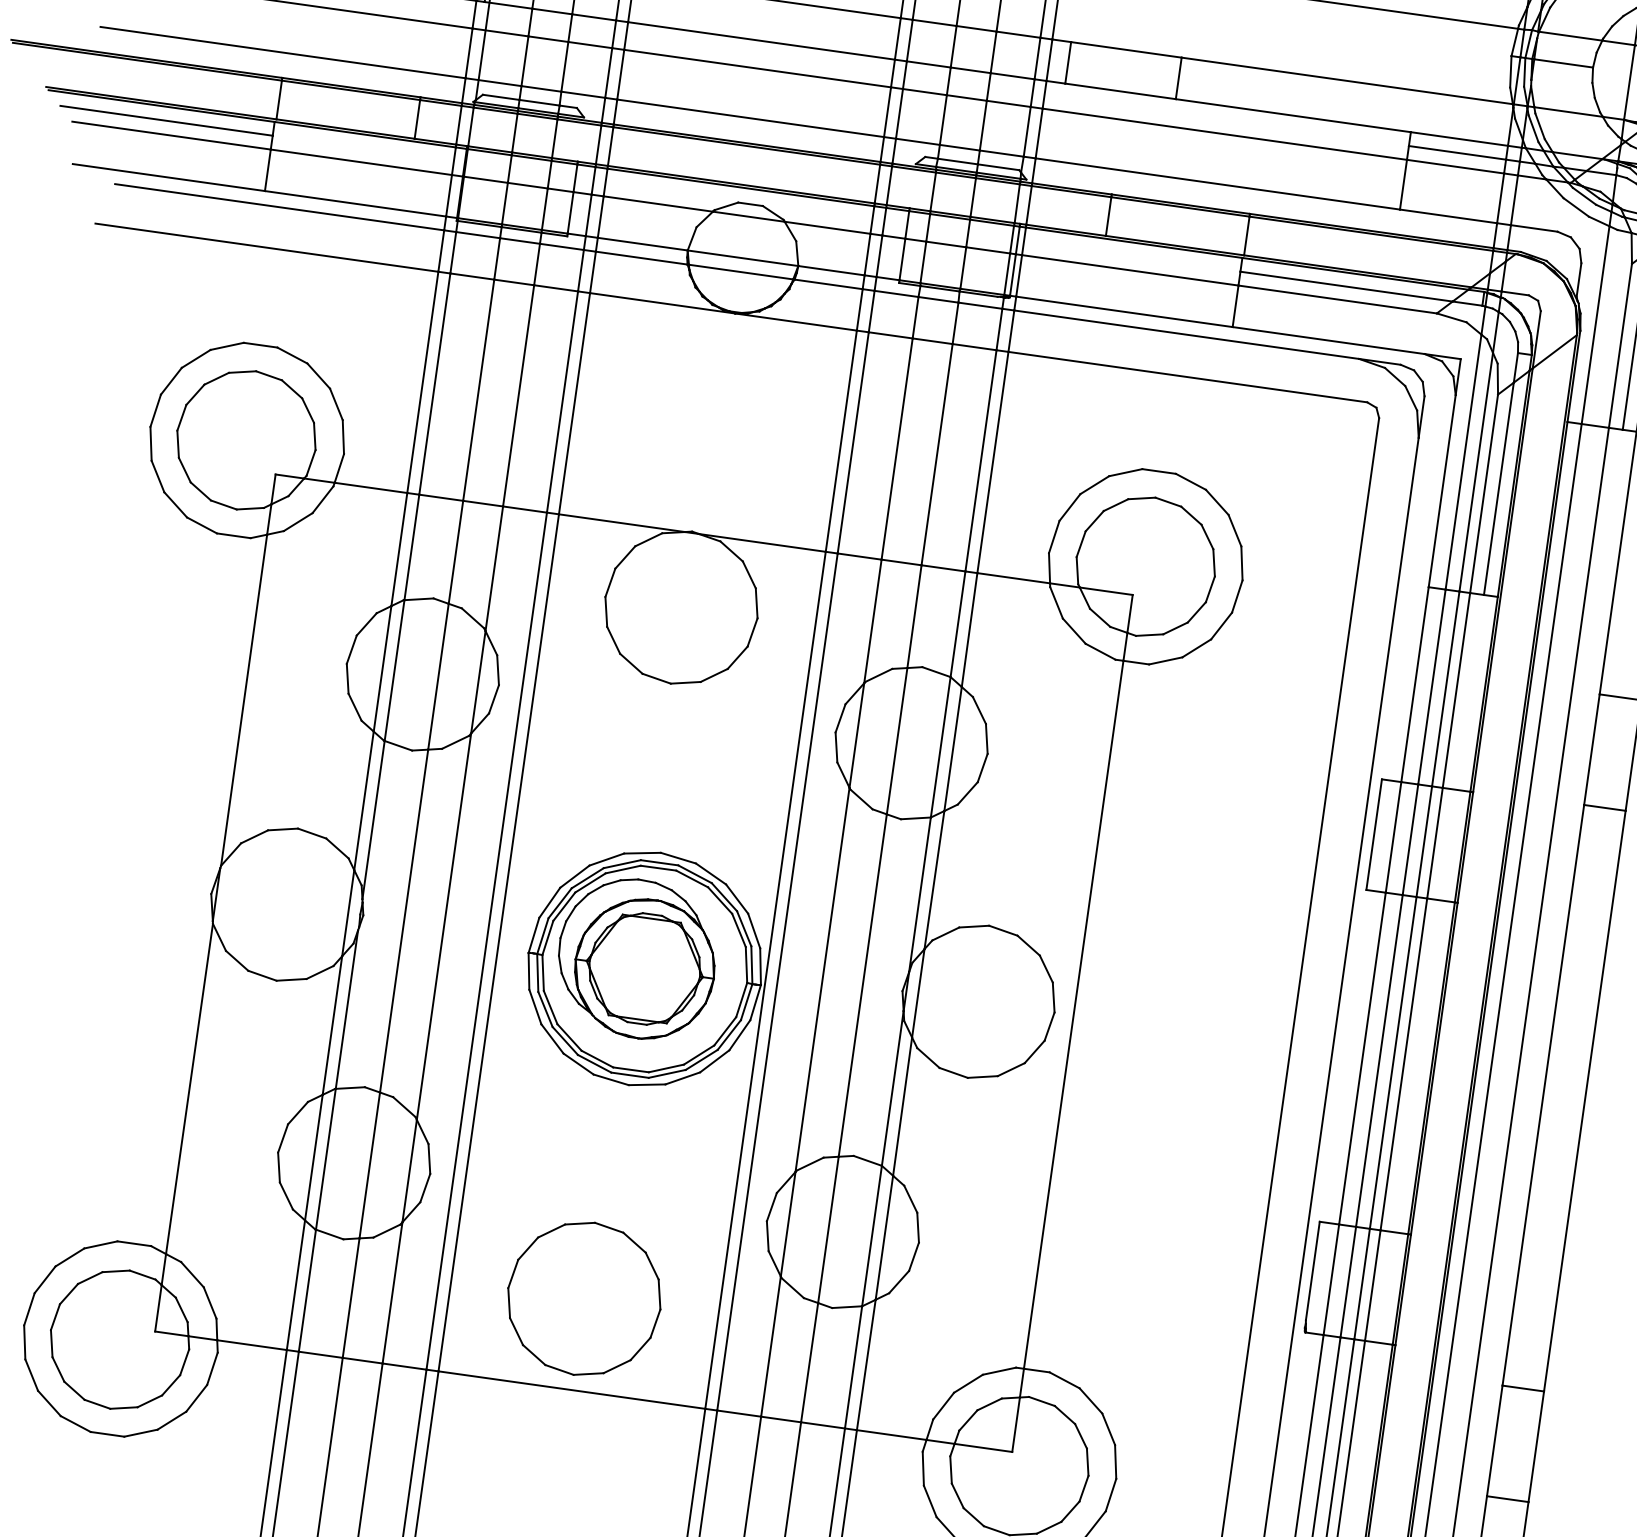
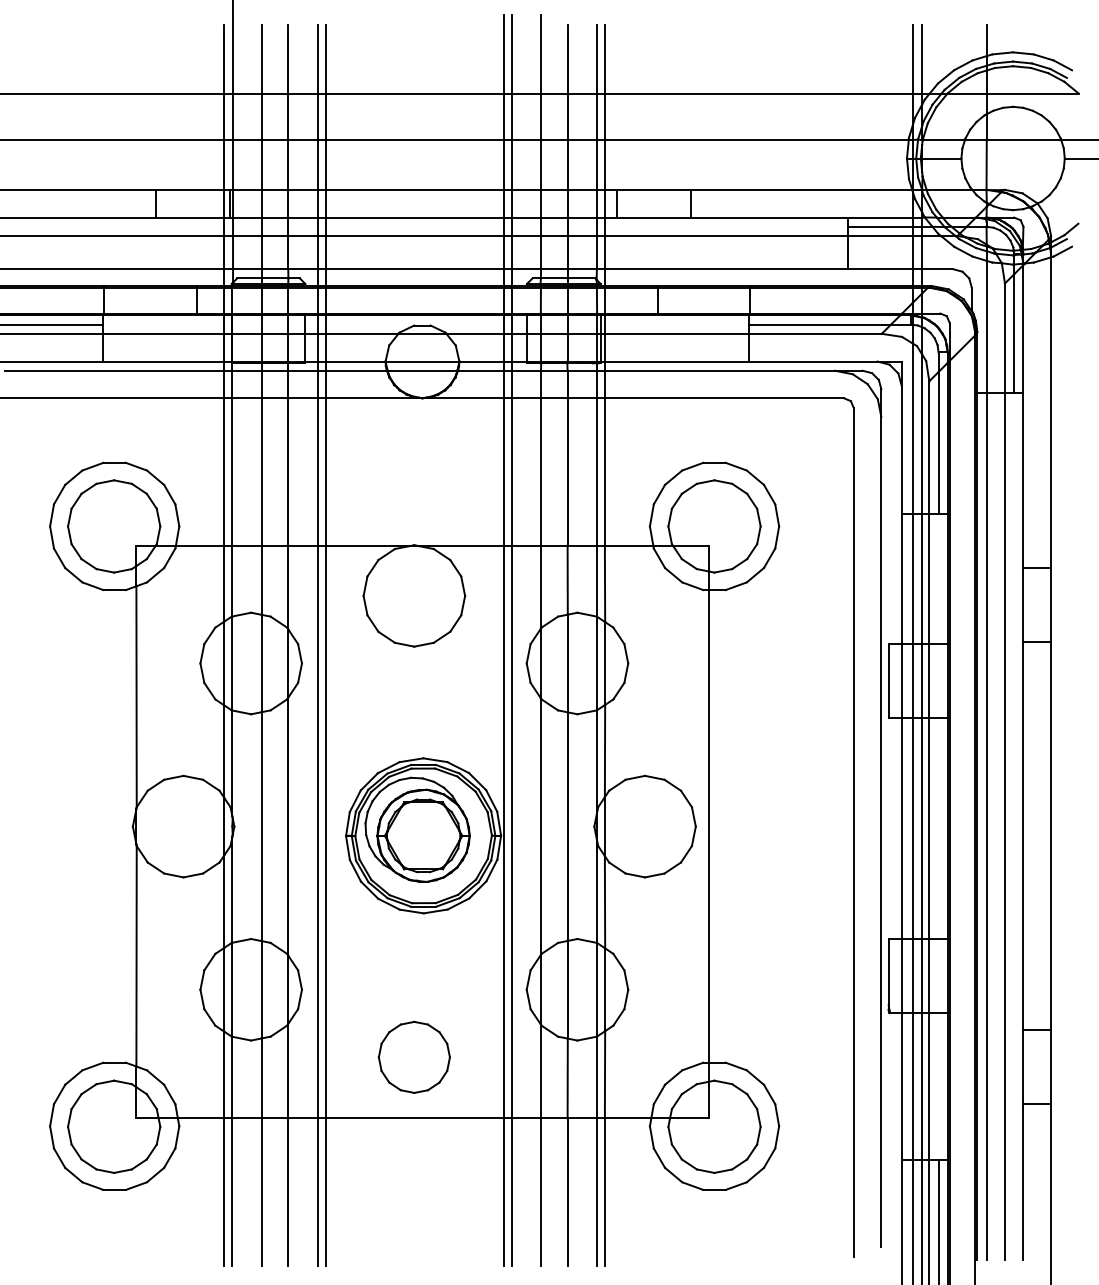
part: (584, 1299) -> (414, 1057), size x0.7

